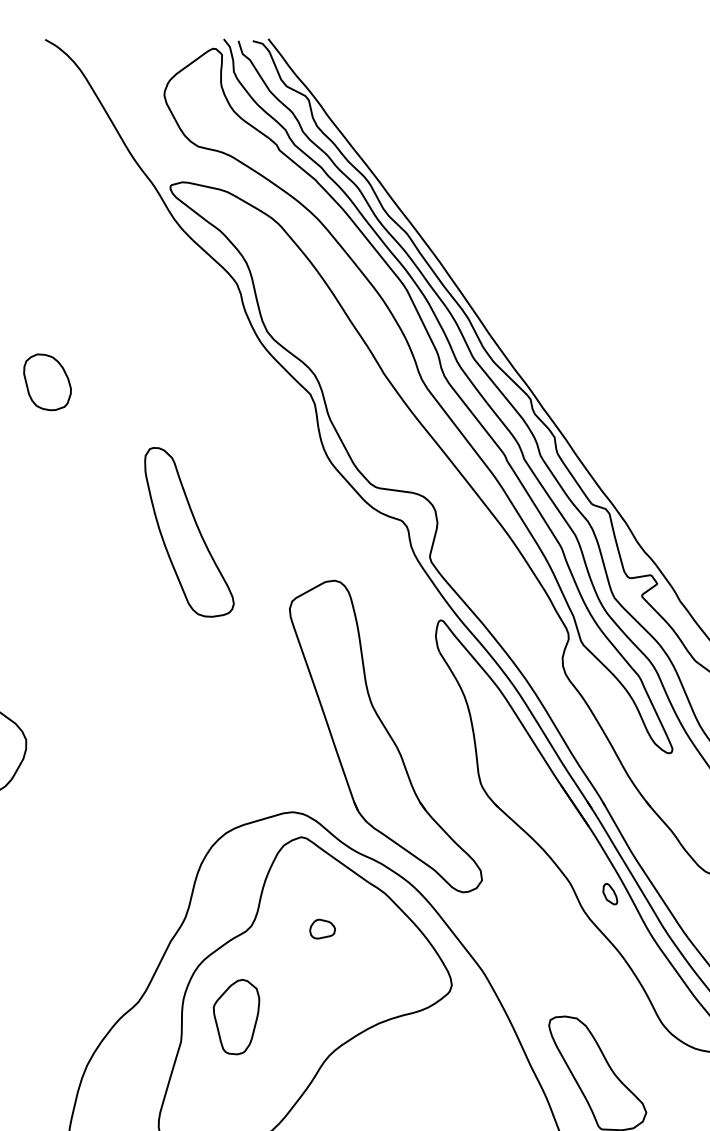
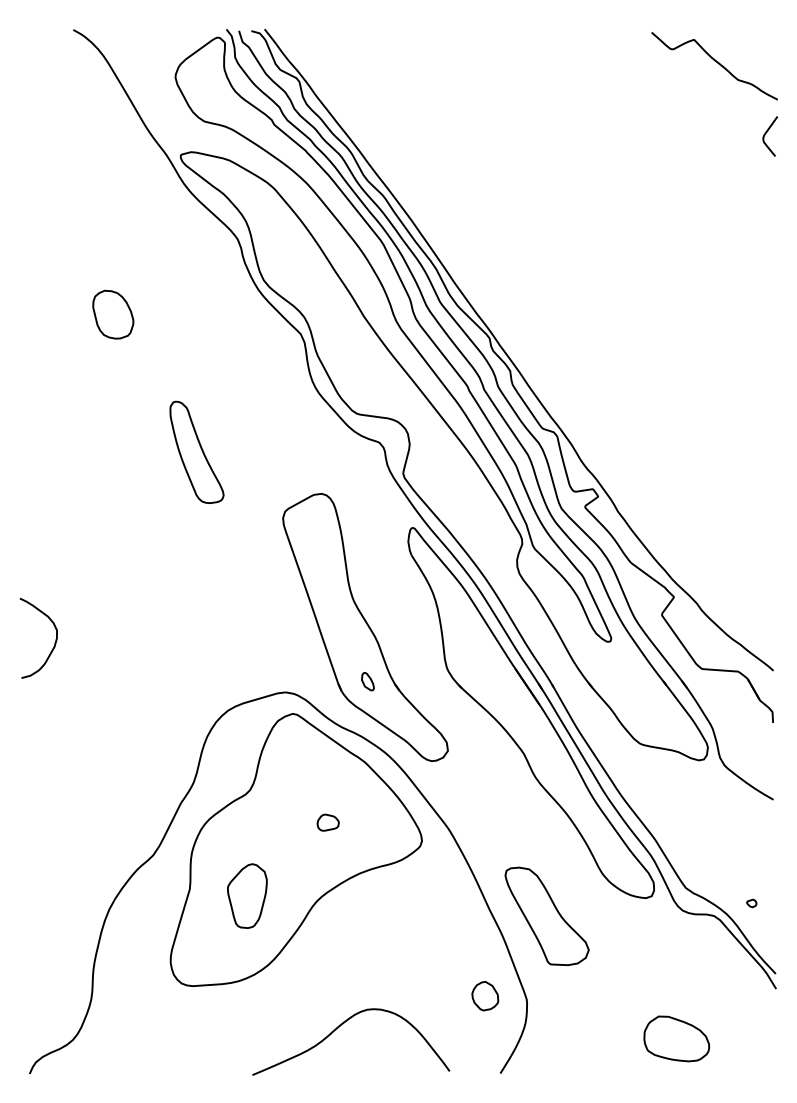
part: (47, 382) -> (113, 314), moved
part: (188, 532) -> (196, 452), size x0.7
part: (609, 893) -> (367, 681), moved
part: (321, 928) -> (327, 822), moved
part: (236, 1016) -> (247, 895), moved

